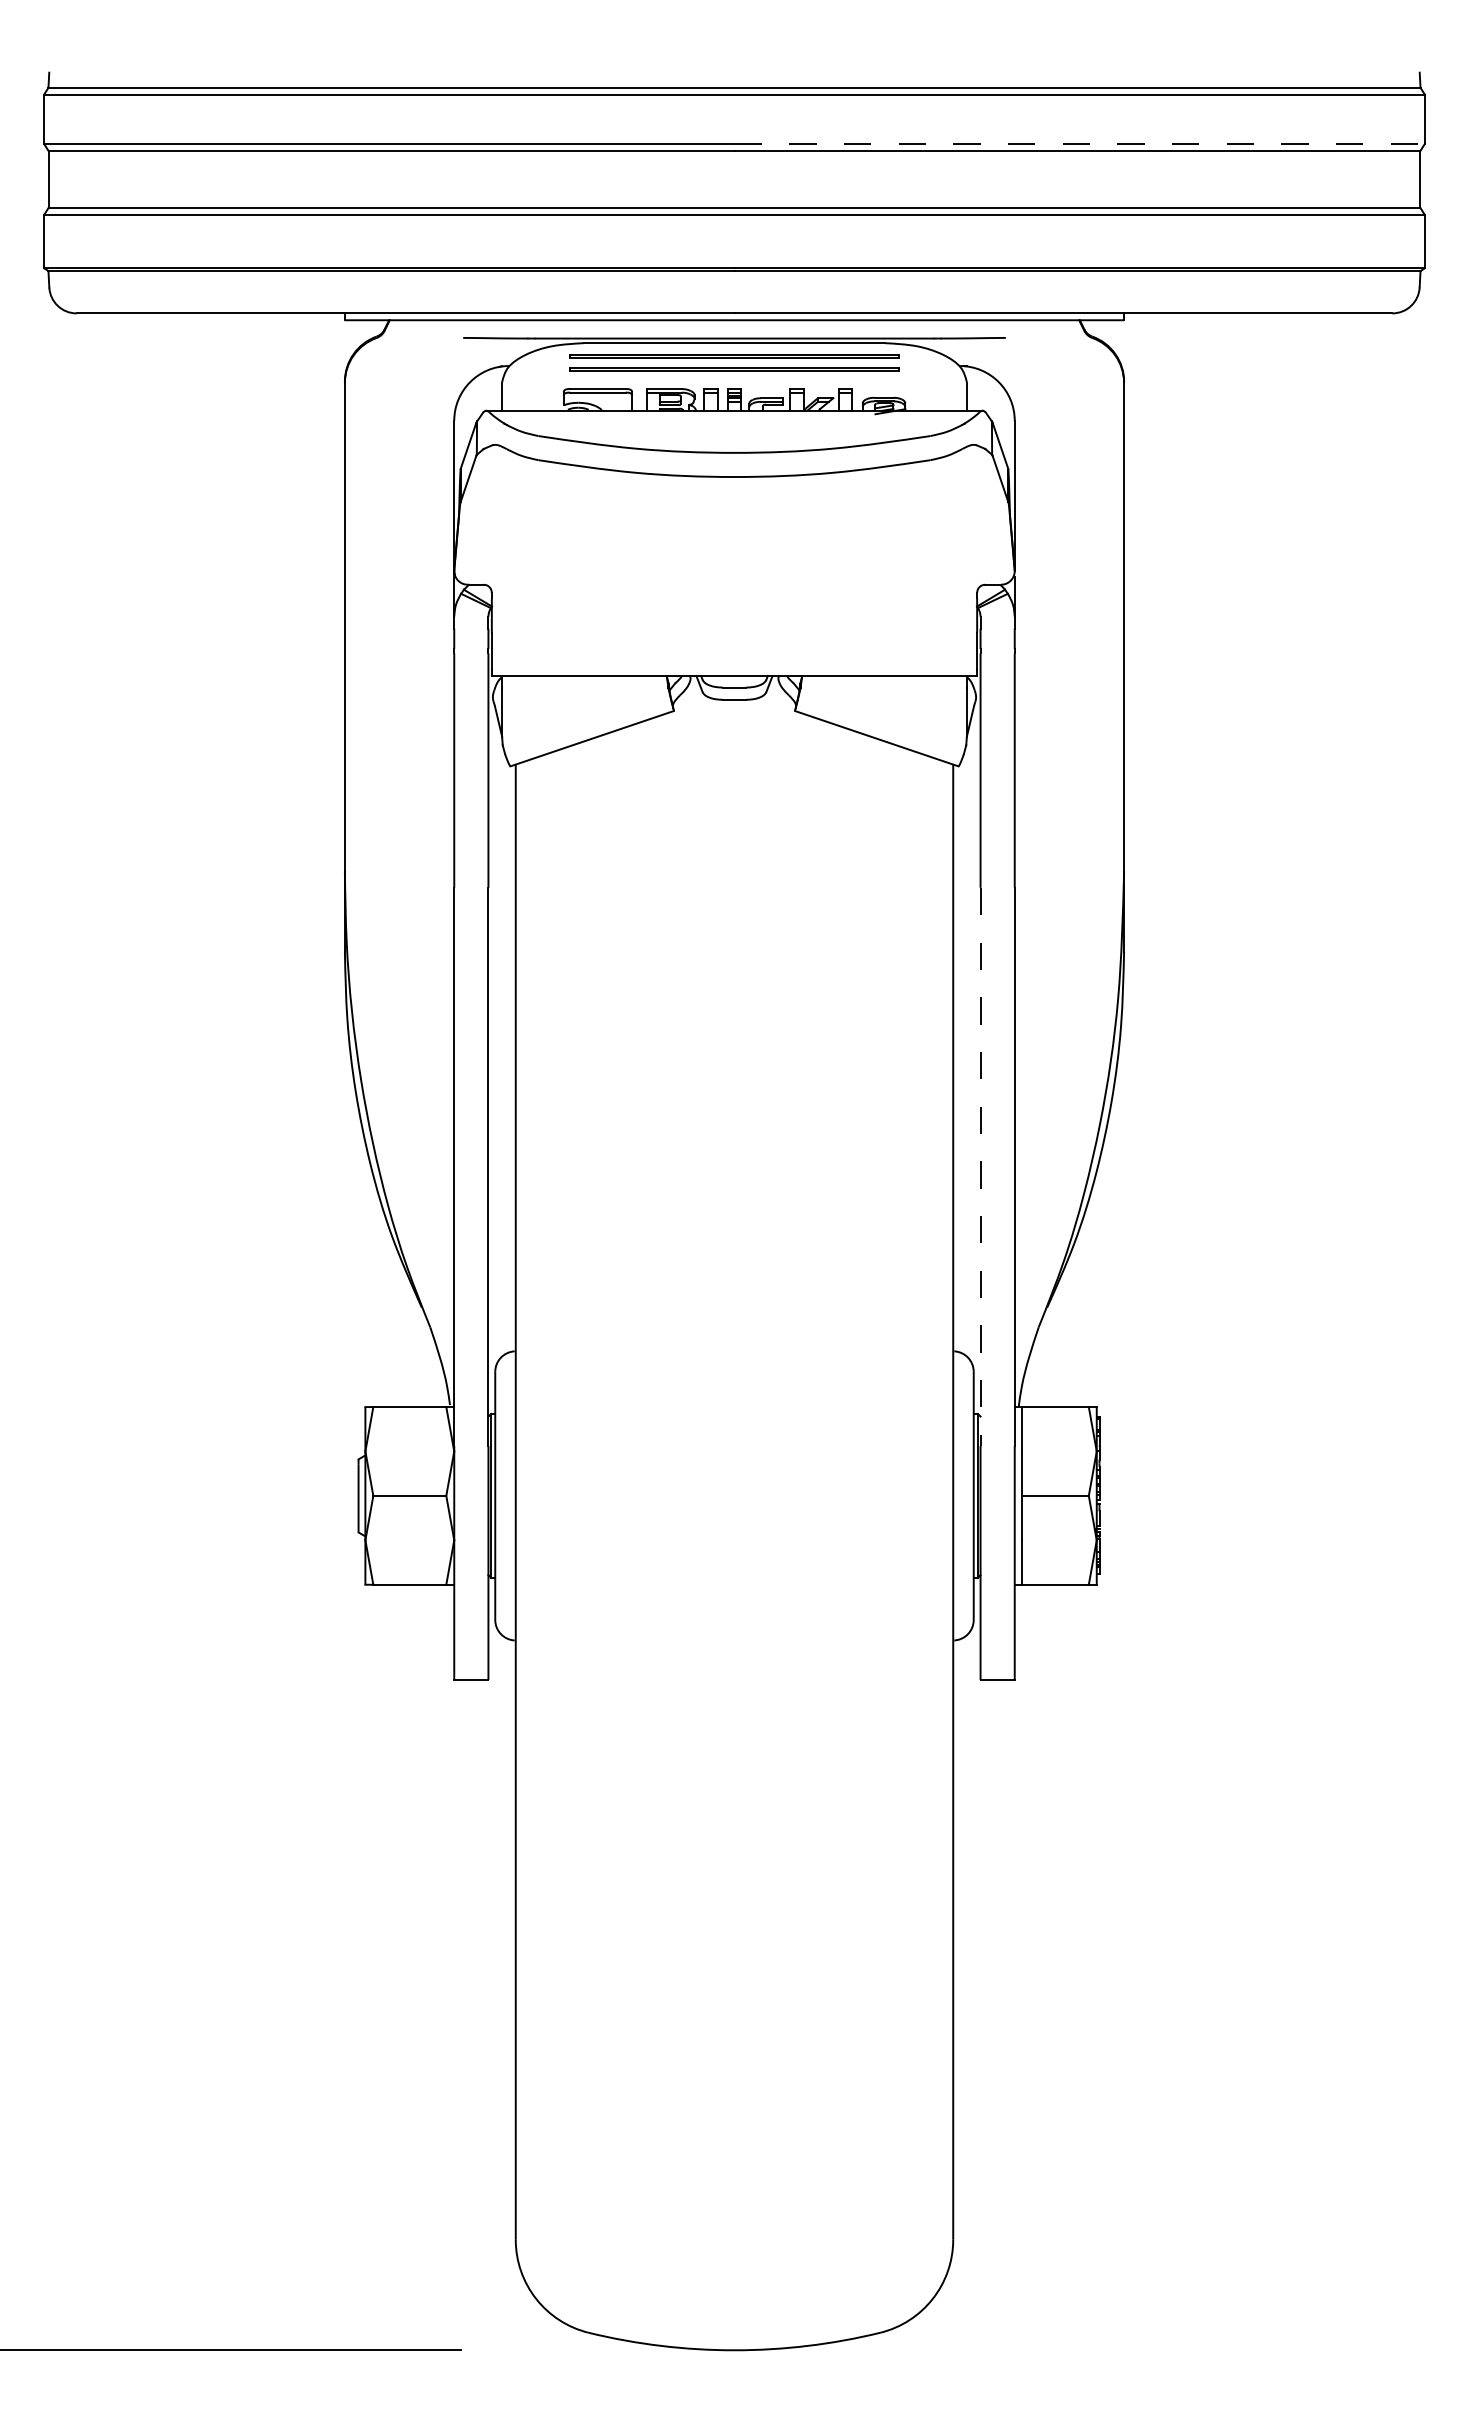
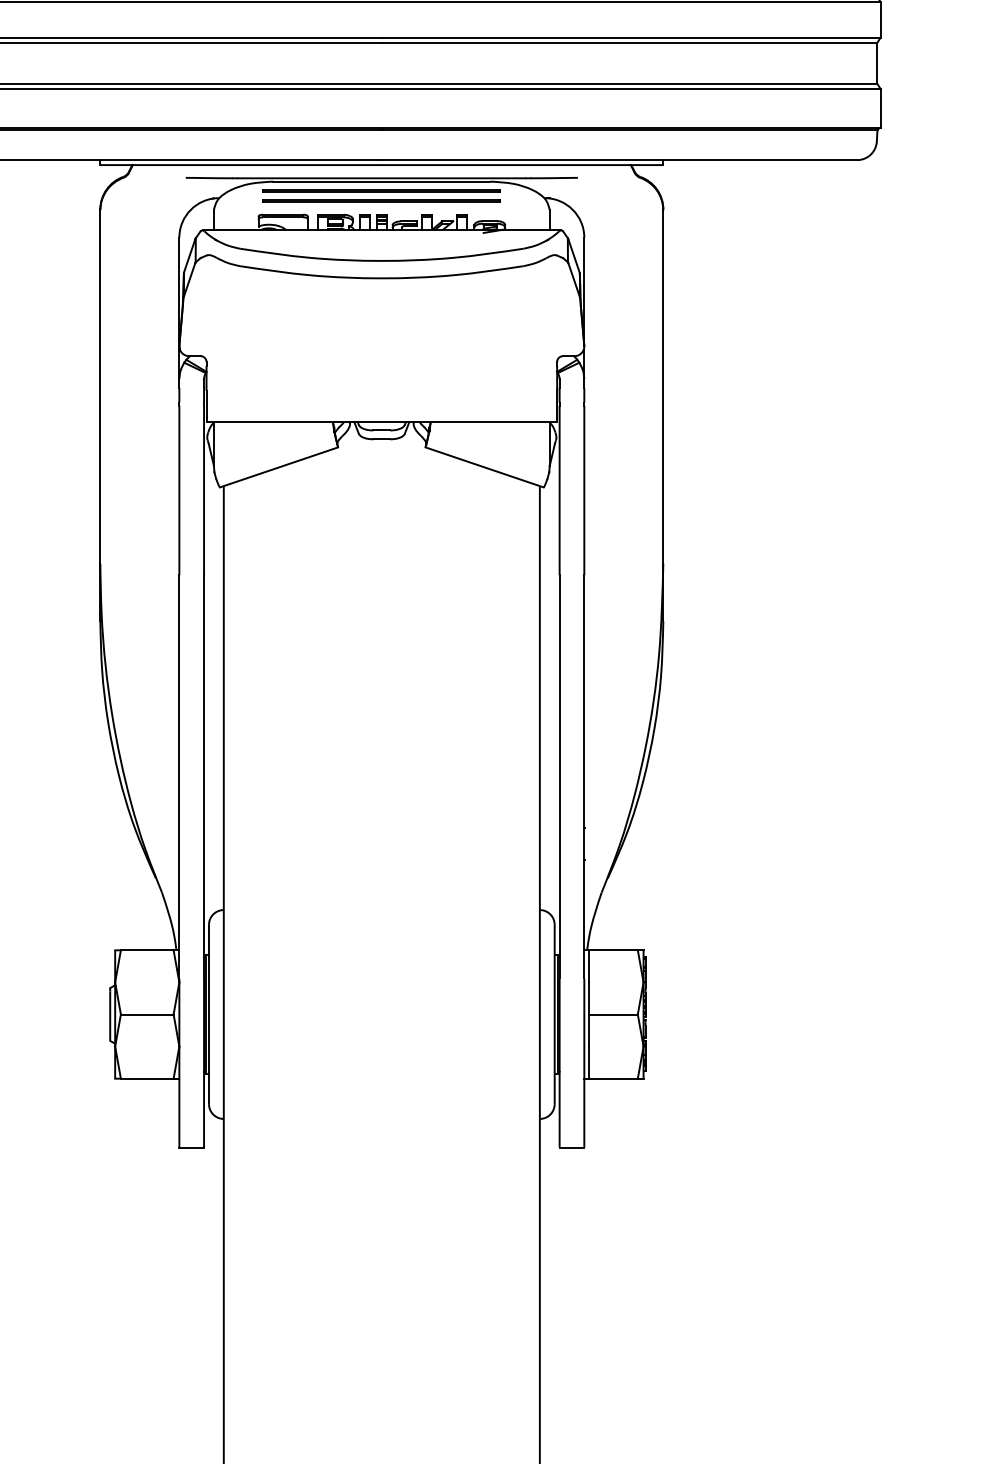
line: (1080, 143) -> (631, 37), dashed -> solid
line: (980, 1167) -> (559, 777), dashed -> solid

